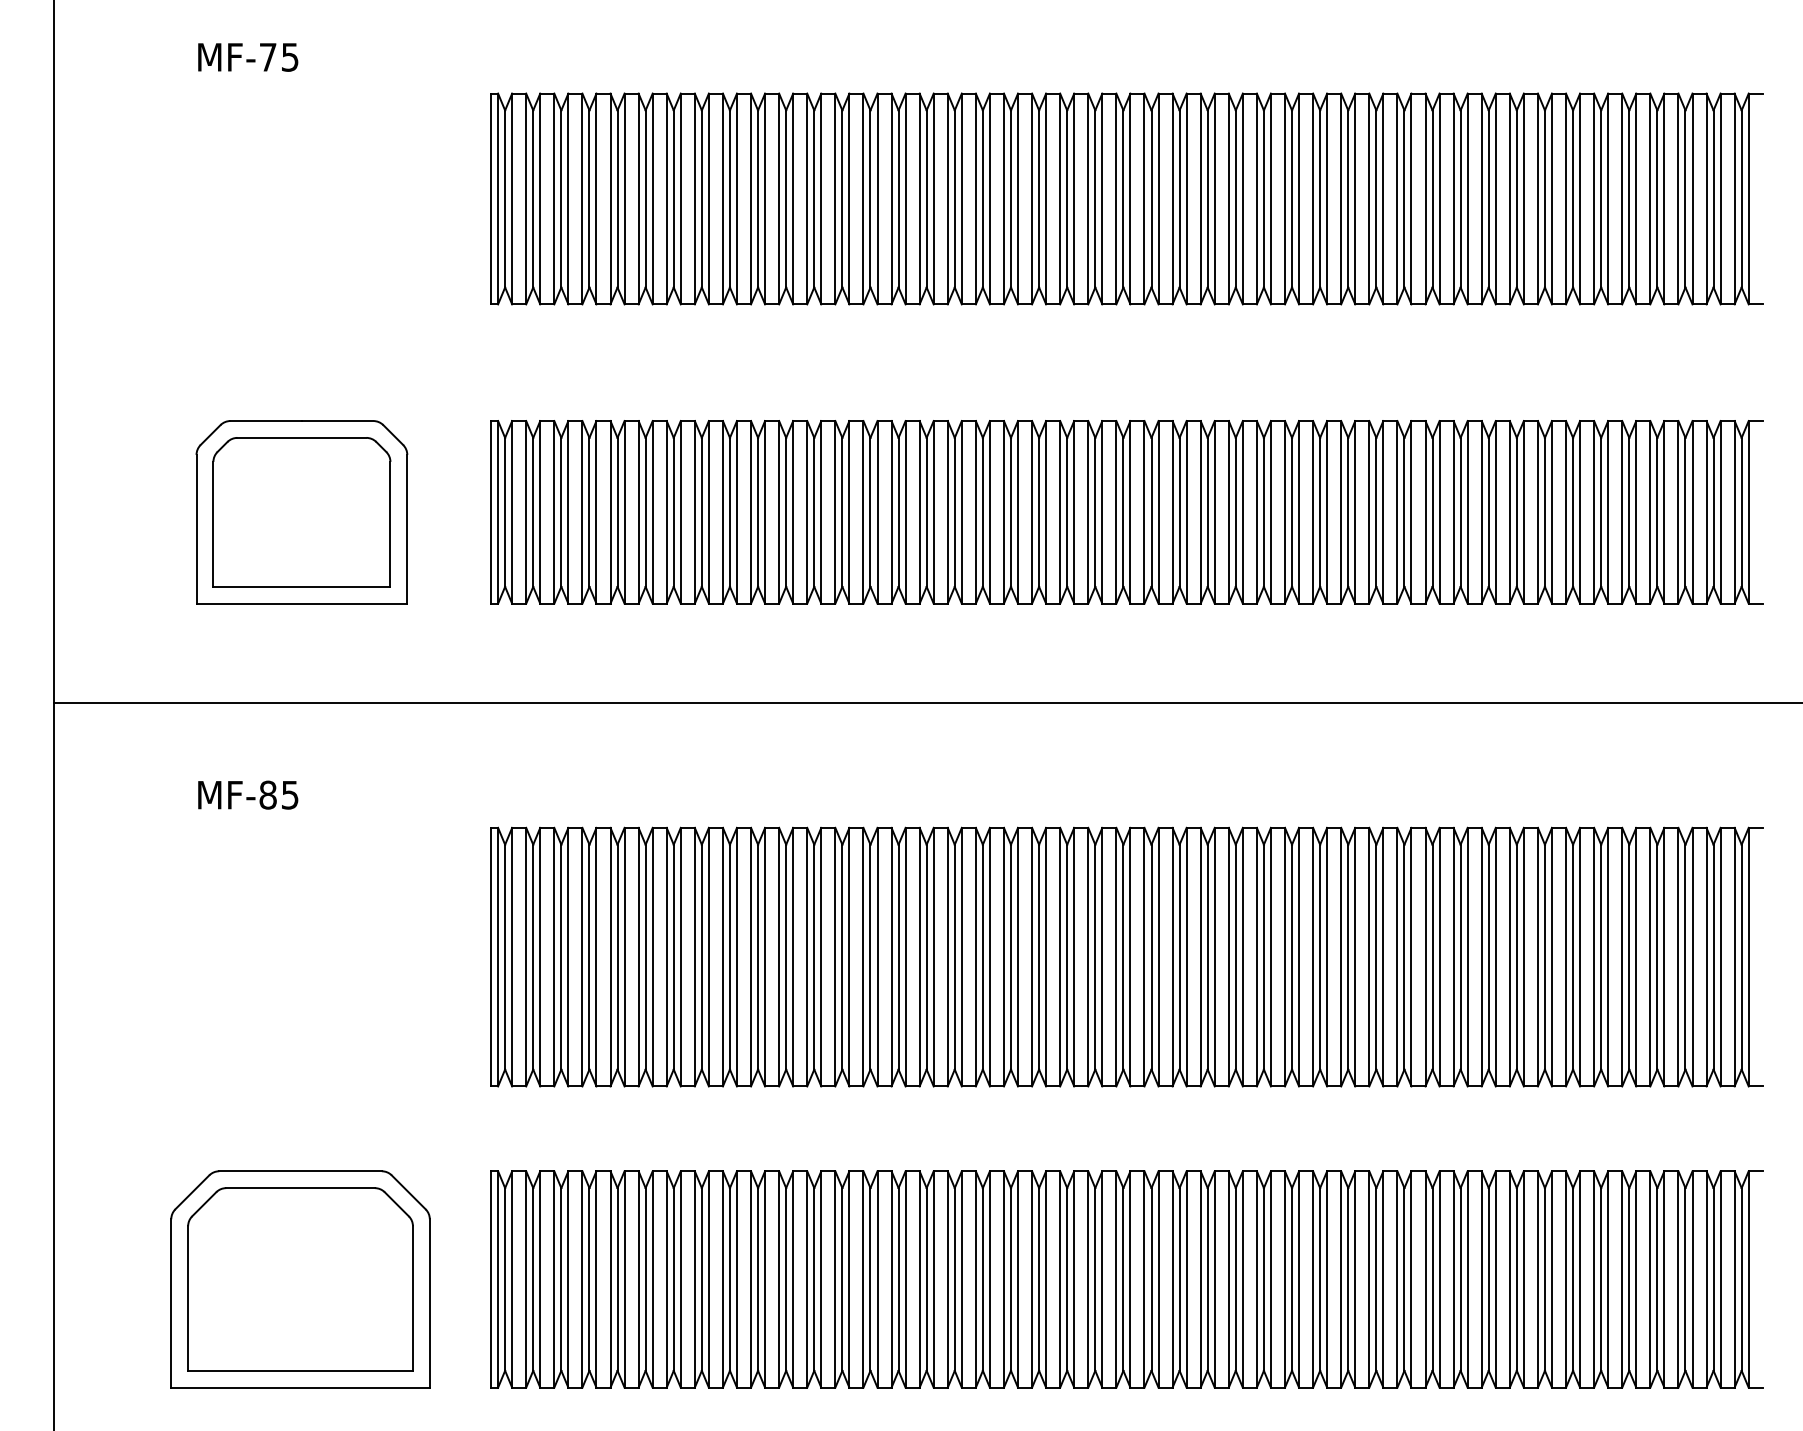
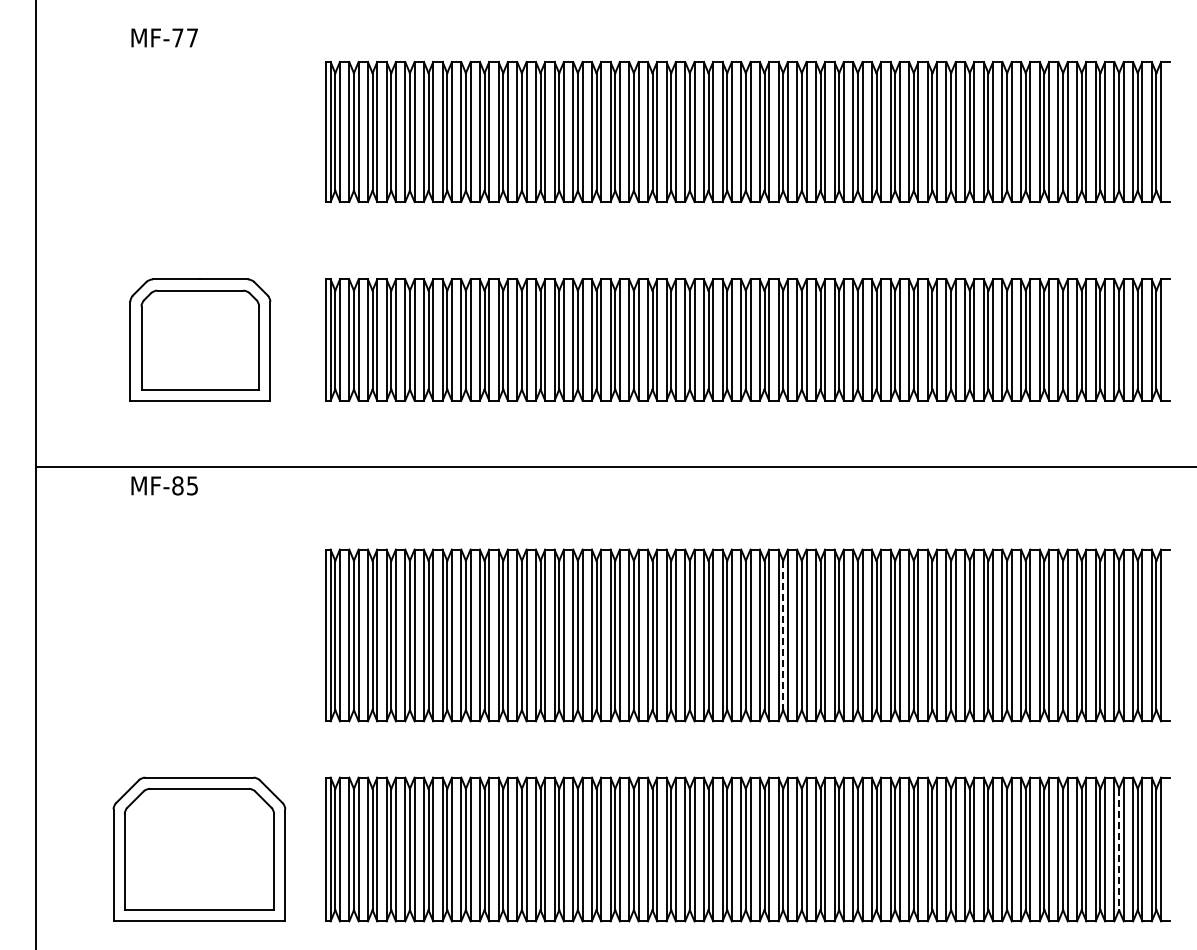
text: (290, 56) -> (192, 37), MF-75 -> MF-77
text: (247, 794) -> (164, 485), moved
line: (1180, 957) -> (783, 635), solid -> dashed
line: (1686, 1279) -> (1119, 849), solid -> dashed

